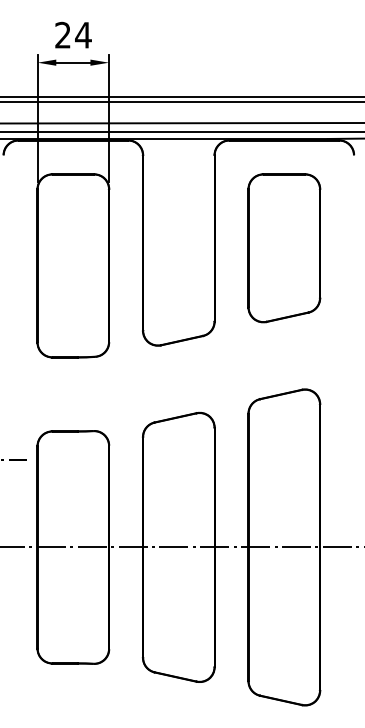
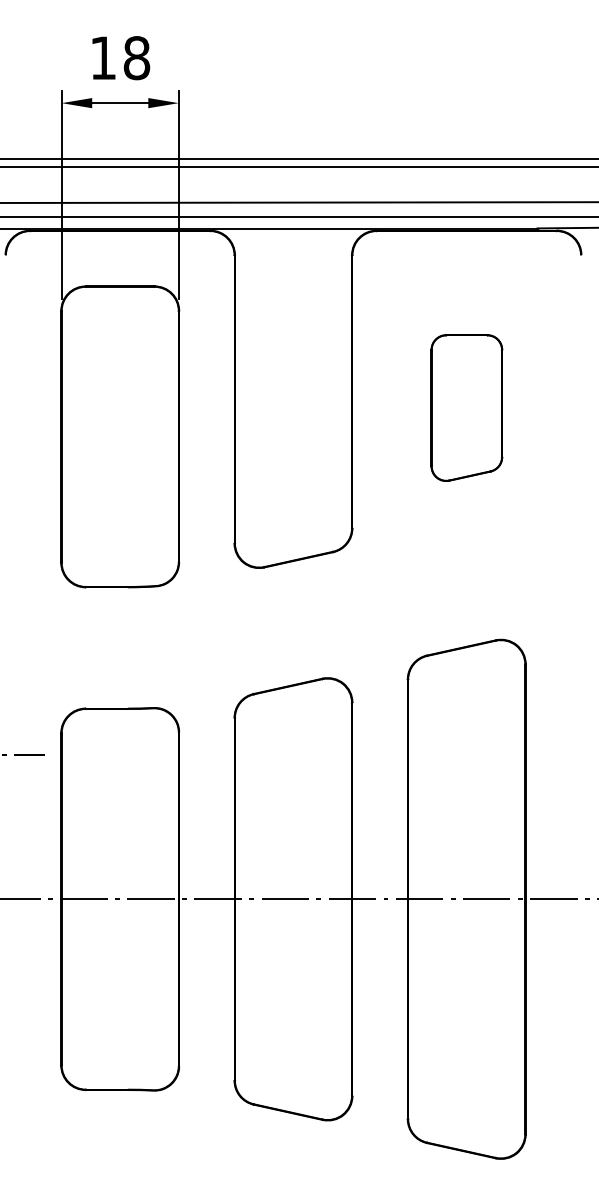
text: (73, 34) -> (120, 56), 24 -> 18
part: (284, 248) -> (467, 408), size x0.6

